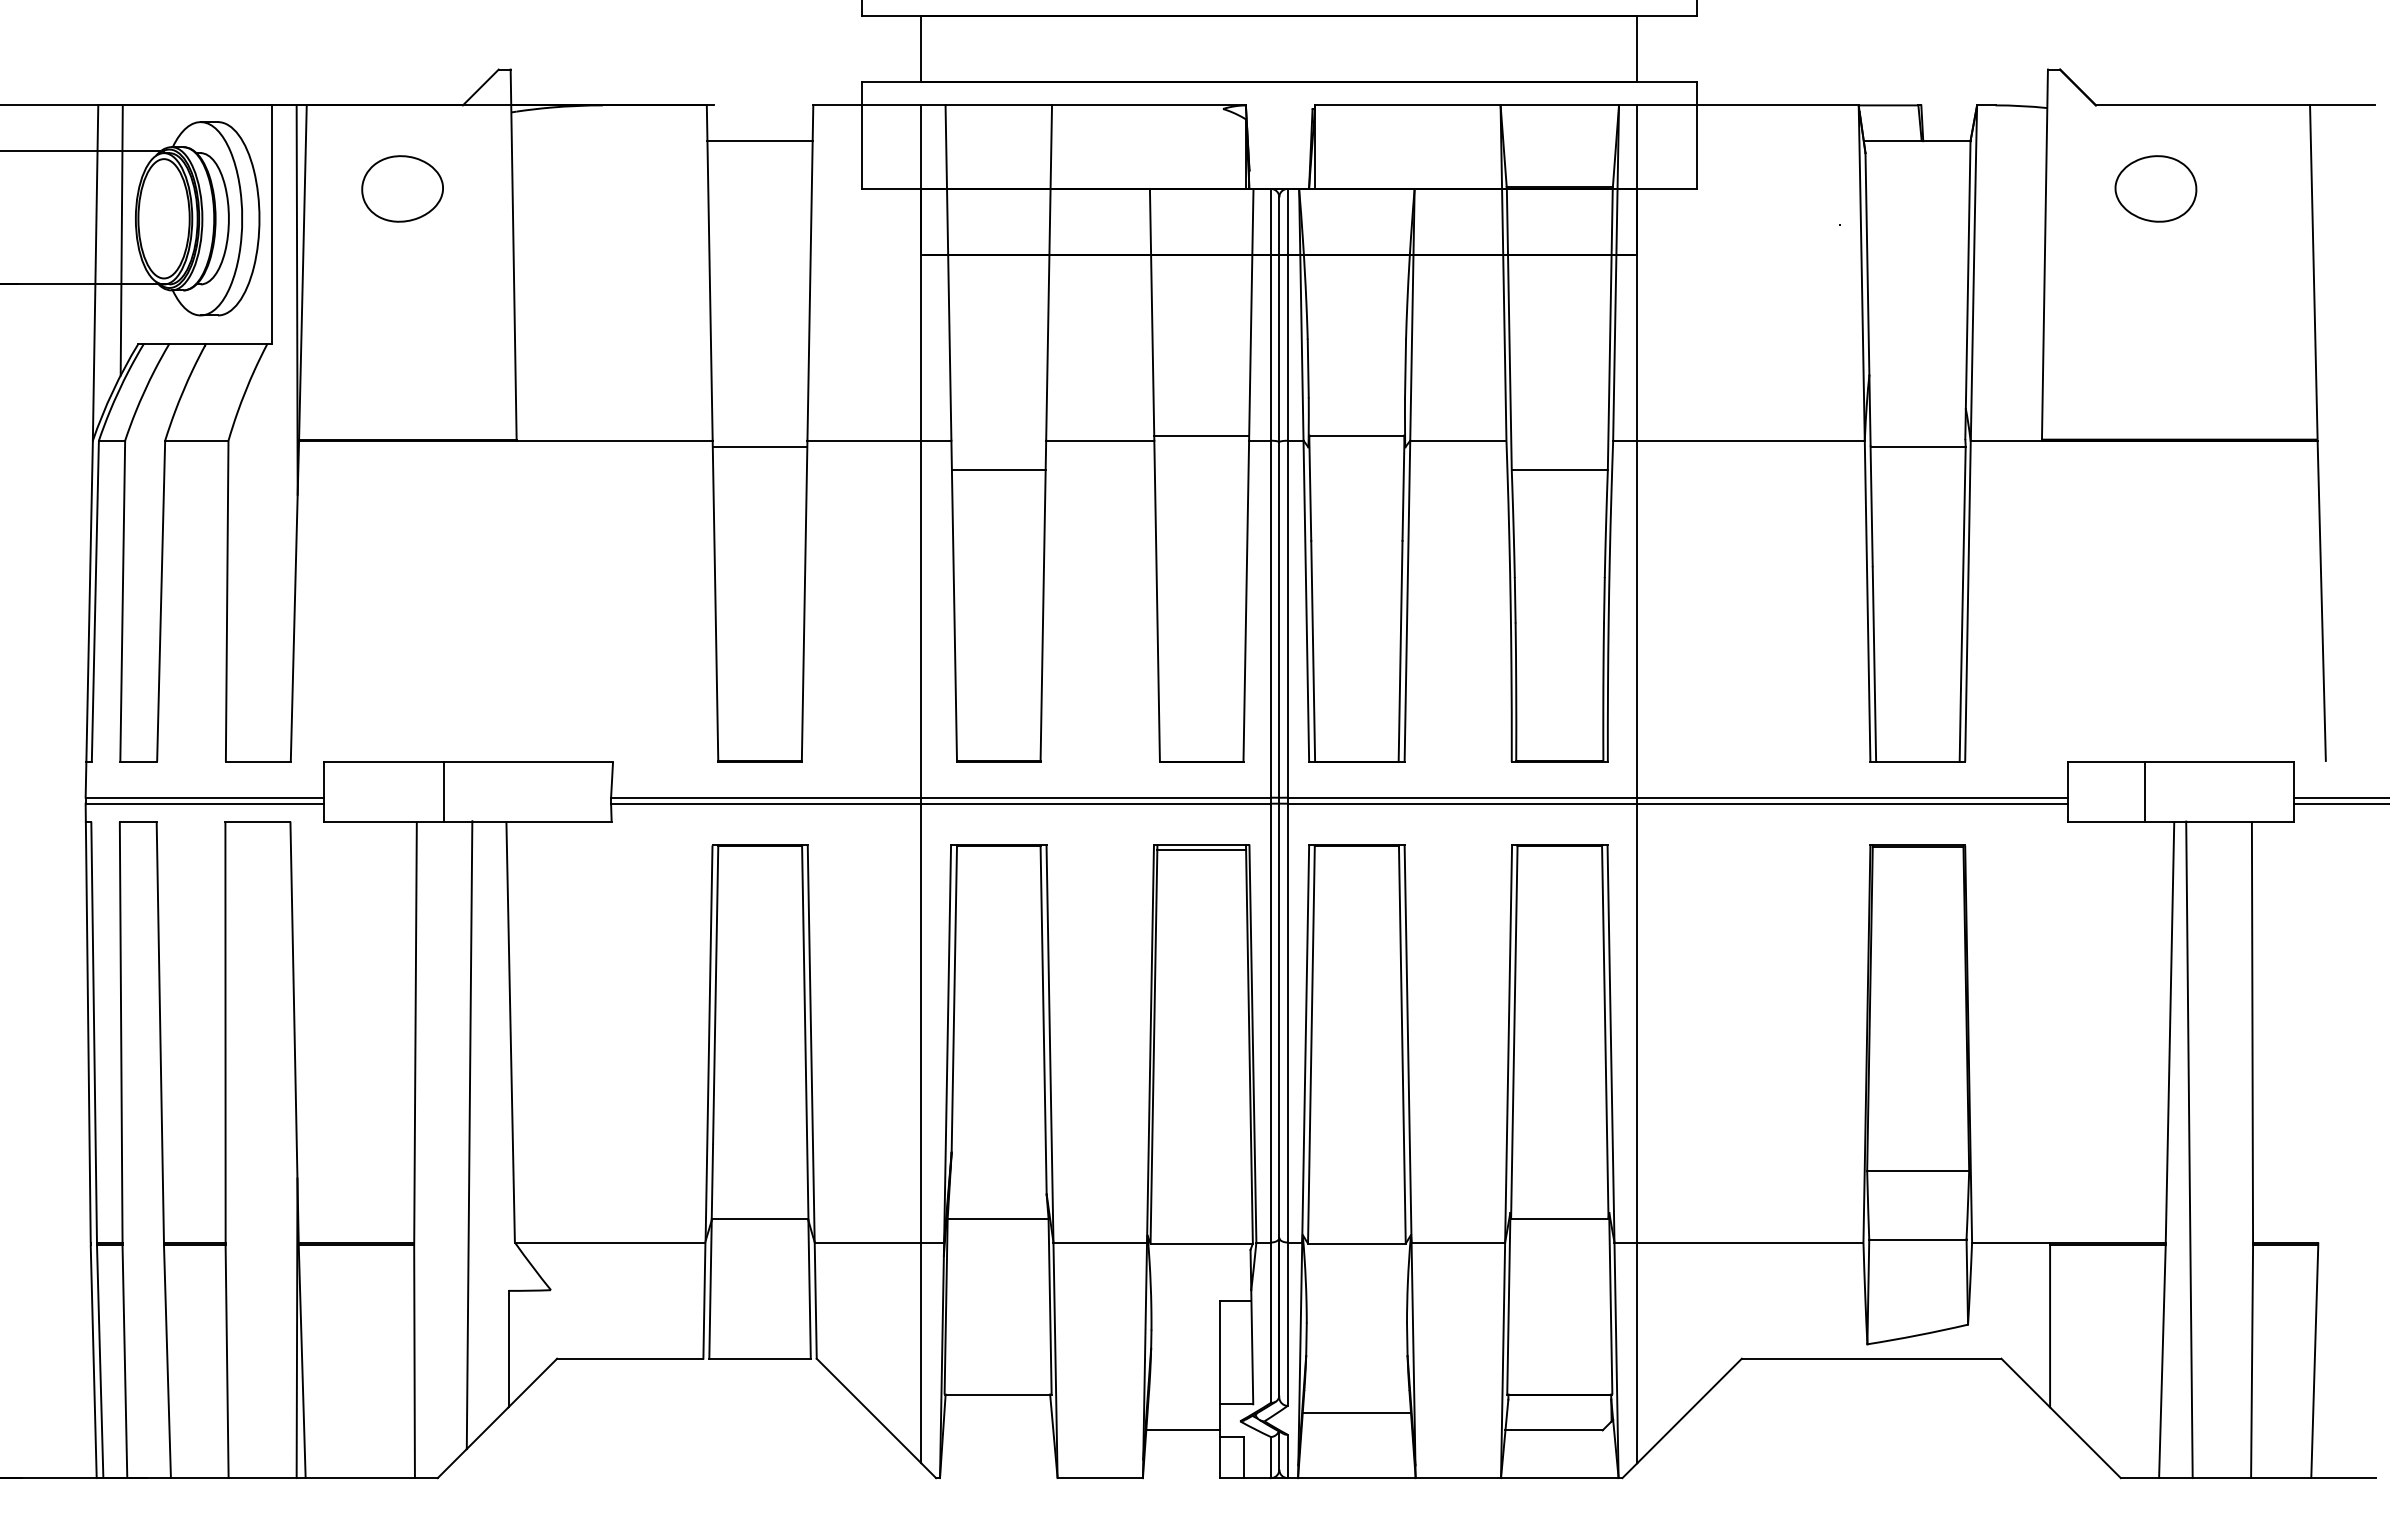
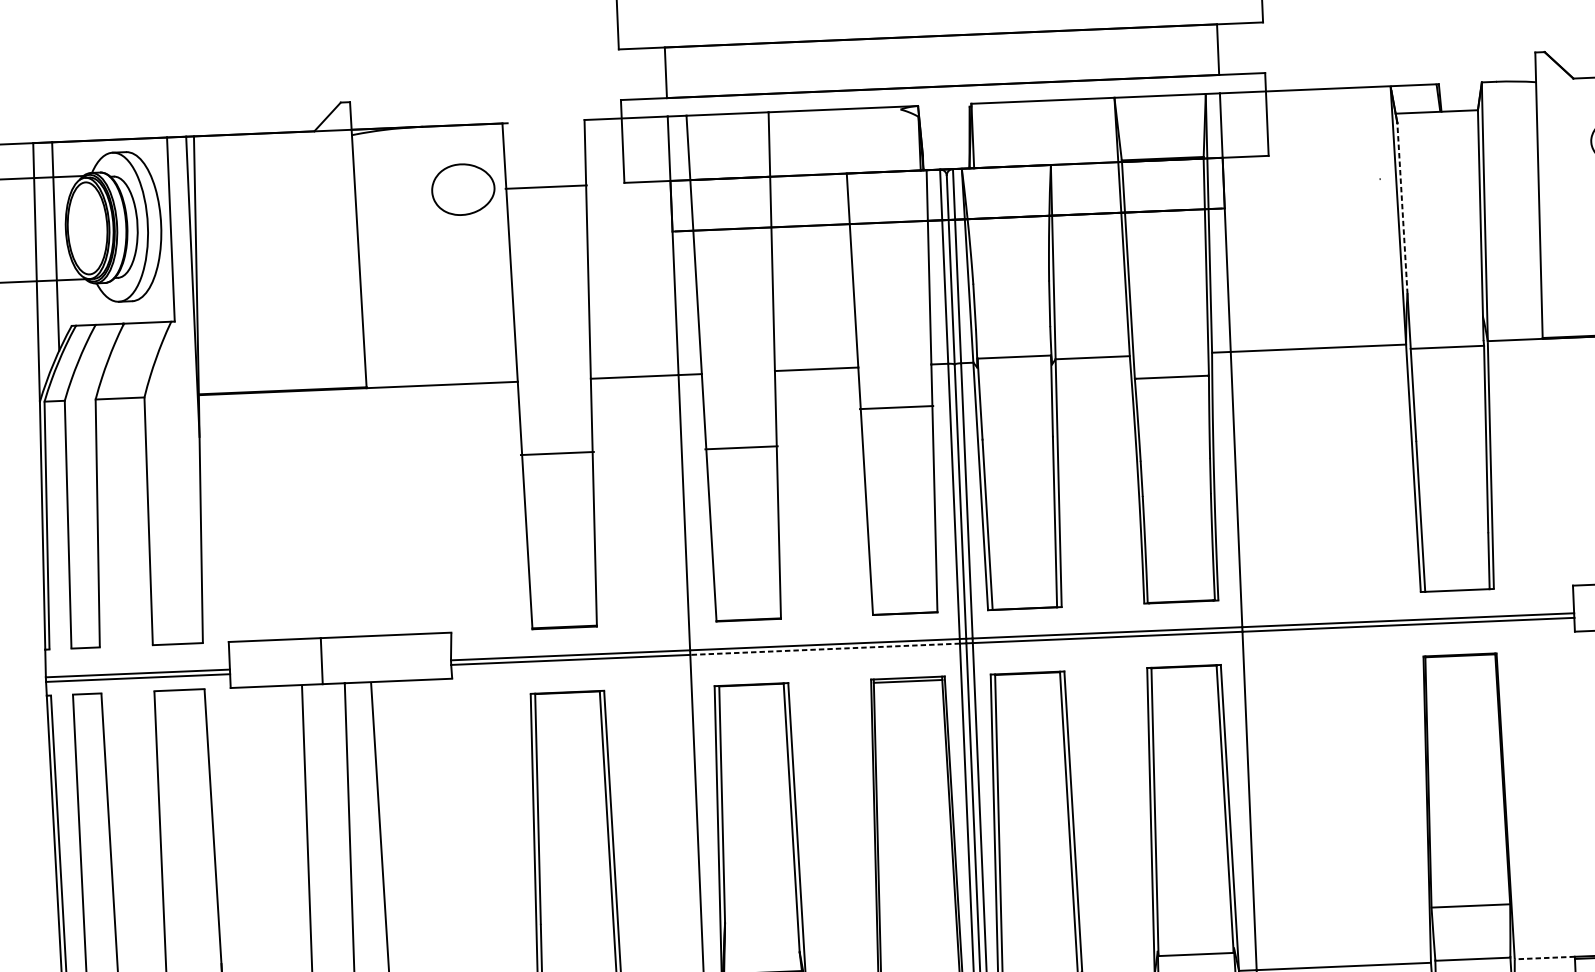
line: (759, 141) -> (545, 187), moved
part: (402, 188) -> (463, 189), moved
line: (1867, 263) -> (1402, 207), solid -> dashed
line: (1201, 435) -> (896, 407), moved
line: (759, 446) -> (556, 453), moved
line: (998, 470) -> (741, 447), moved
line: (1096, 803) -> (825, 649), solid -> dashed
line: (2010, 1242) -> (1544, 958), solid -> dashed

